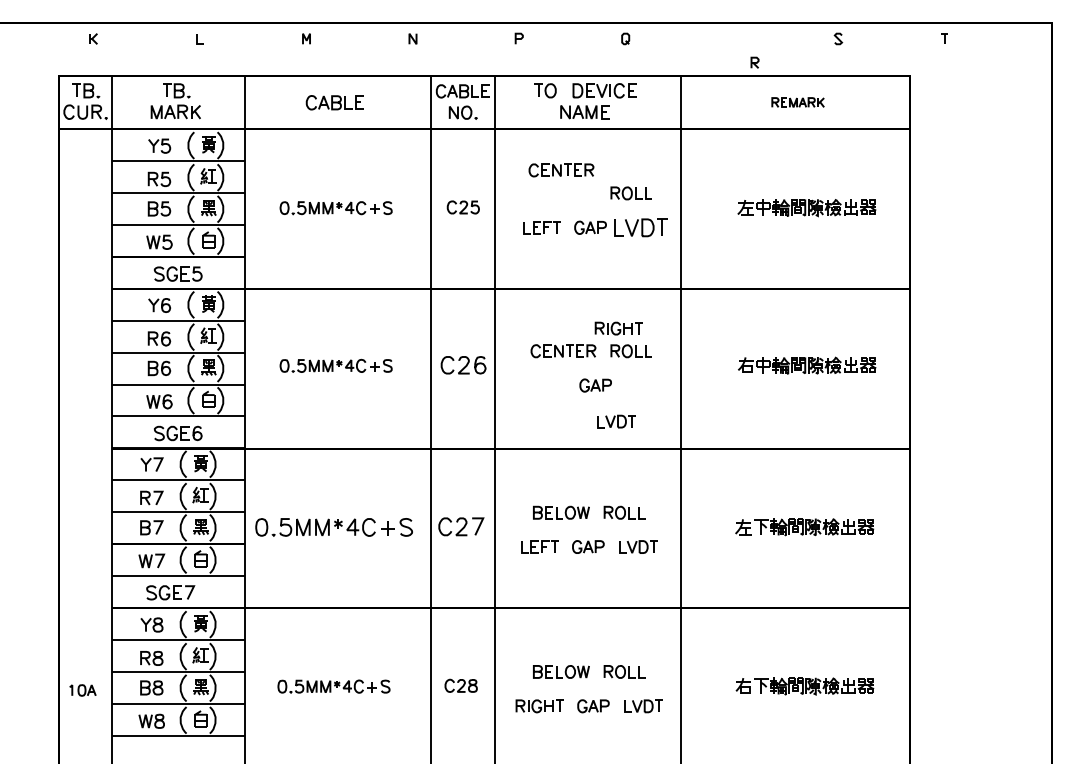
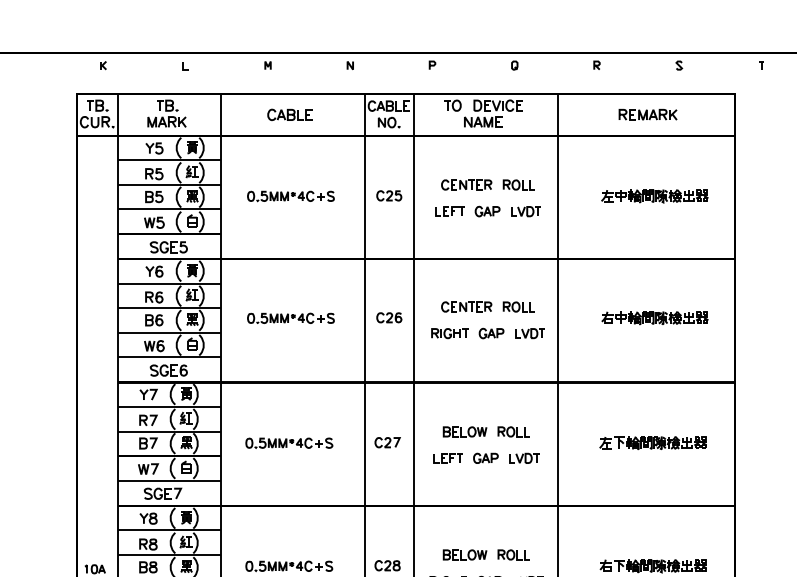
part: (754, 62) -> (596, 65), moved
part: (797, 102) -> (647, 114), size x1.43
part: (561, 170) -> (466, 185), moved
part: (640, 227) -> (526, 211), size x0.71
part: (618, 328) -> (449, 333), moved
part: (462, 364) -> (388, 317), size x0.71
part: (616, 421) -> (530, 333), moved
part: (460, 526) -> (387, 442), size x0.71
part: (333, 527) -> (288, 443), size x0.71

